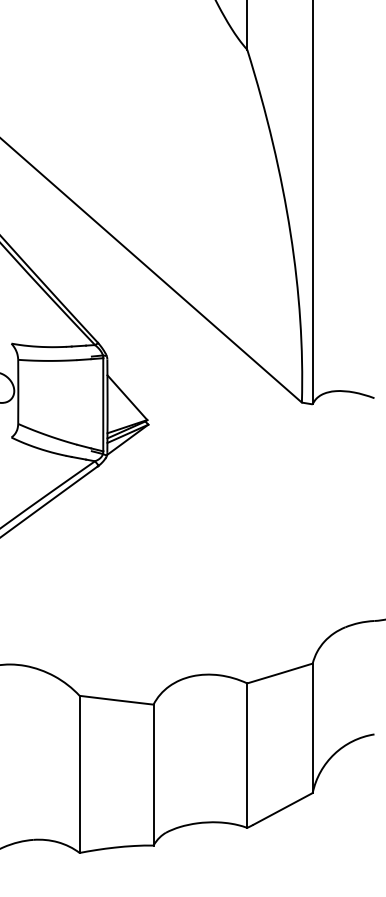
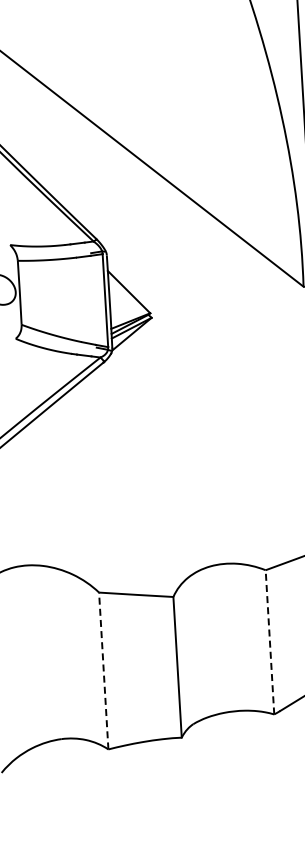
line: (247, 755) -> (270, 642), solid -> dashed
line: (79, 774) -> (103, 671), solid -> dashed

